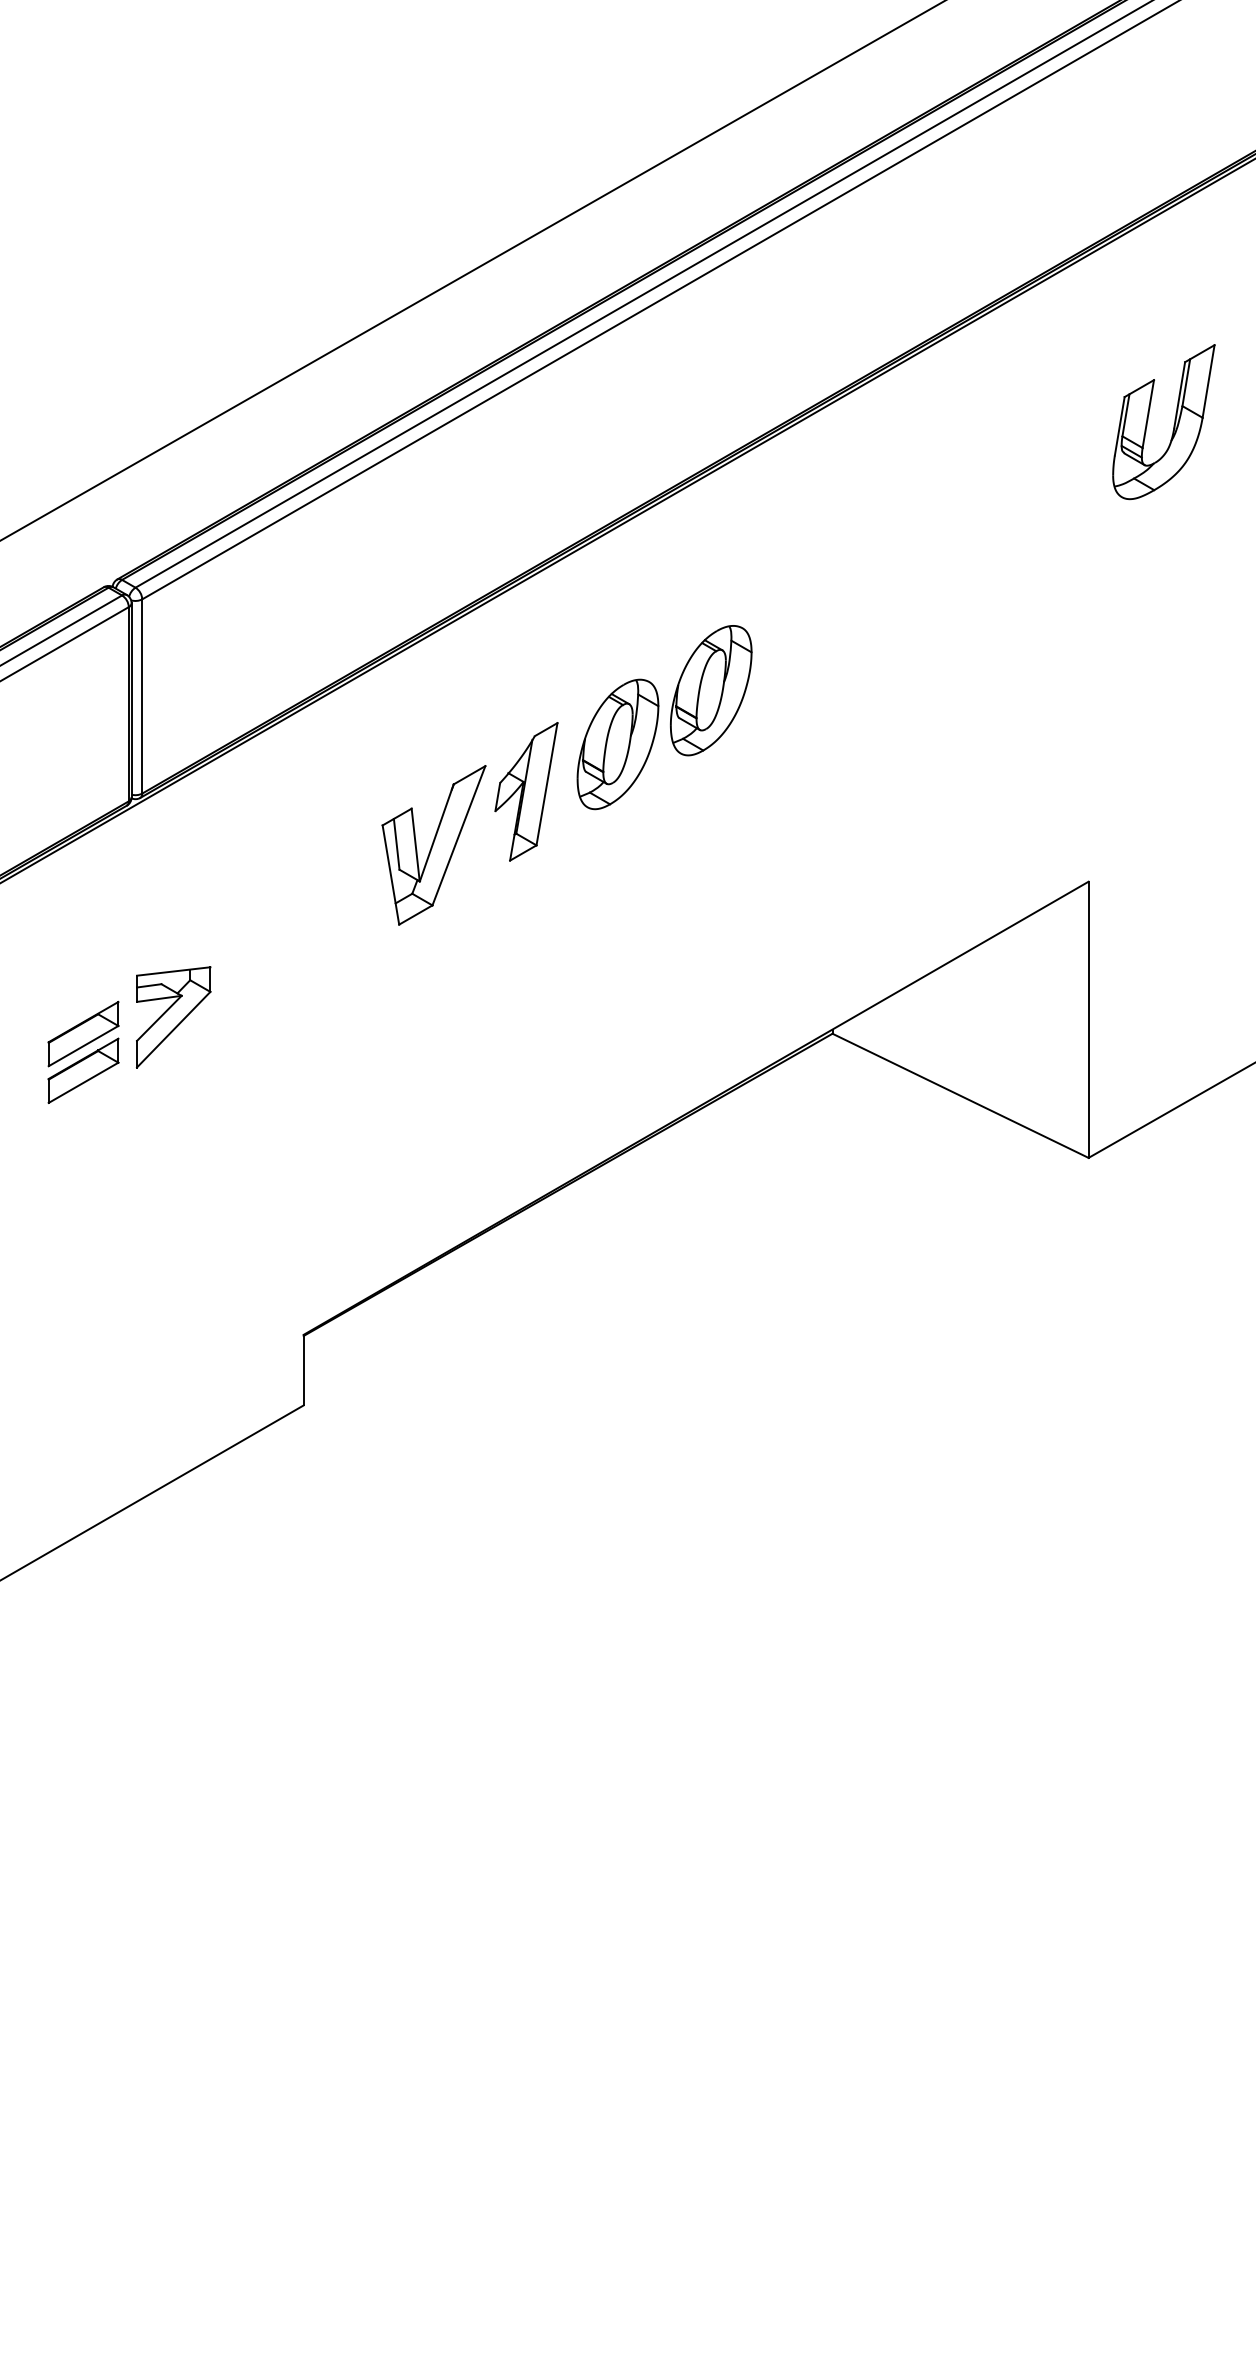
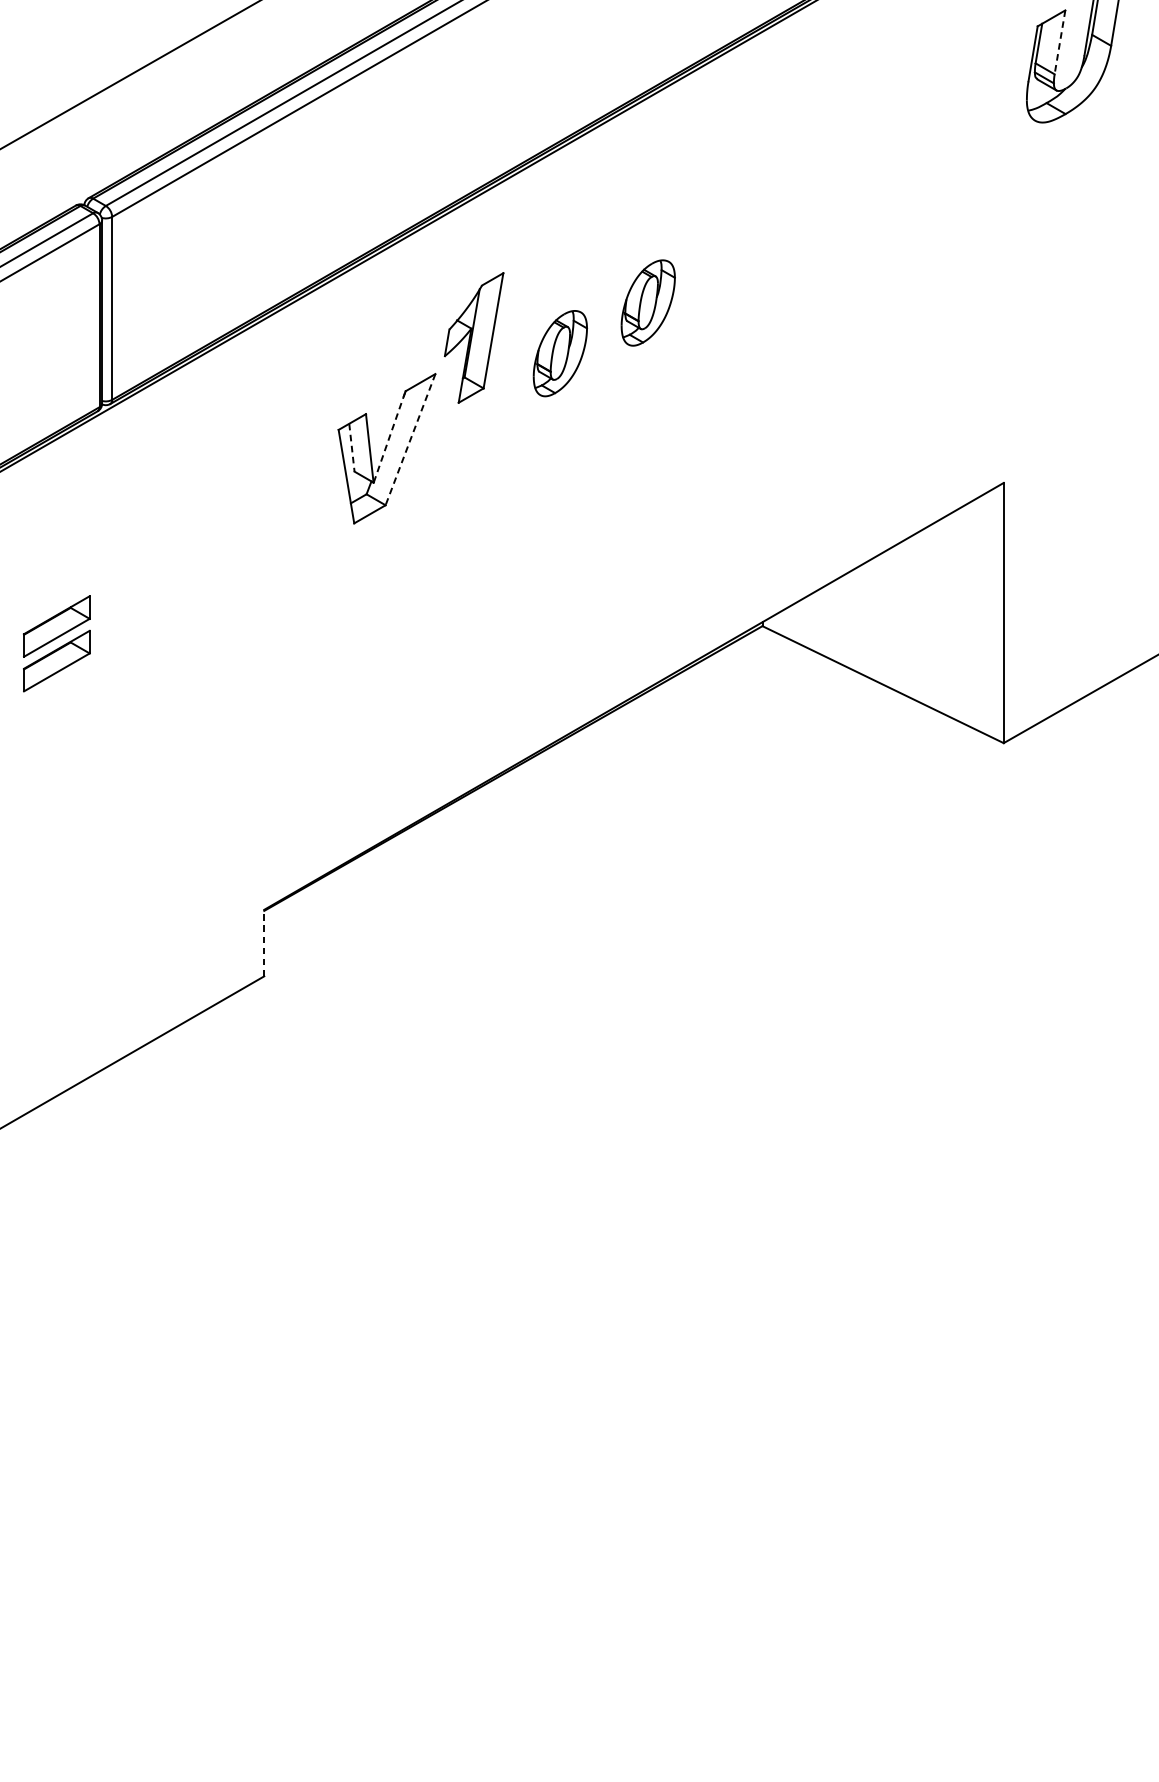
line: (1148, 414) -> (1060, 42), solid -> dashed
part: (711, 690) -> (648, 302), size x0.7
part: (617, 744) -> (559, 353), size x0.7
part: (526, 791) -> (474, 337), moved
line: (436, 832) -> (389, 436), solid -> dashed
line: (458, 835) -> (410, 439), solid -> dashed
line: (396, 844) -> (351, 447), solid -> dashed
part: (173, 1017) -> (141, 610), removed
line: (303, 1369) -> (264, 942), solid -> dashed

